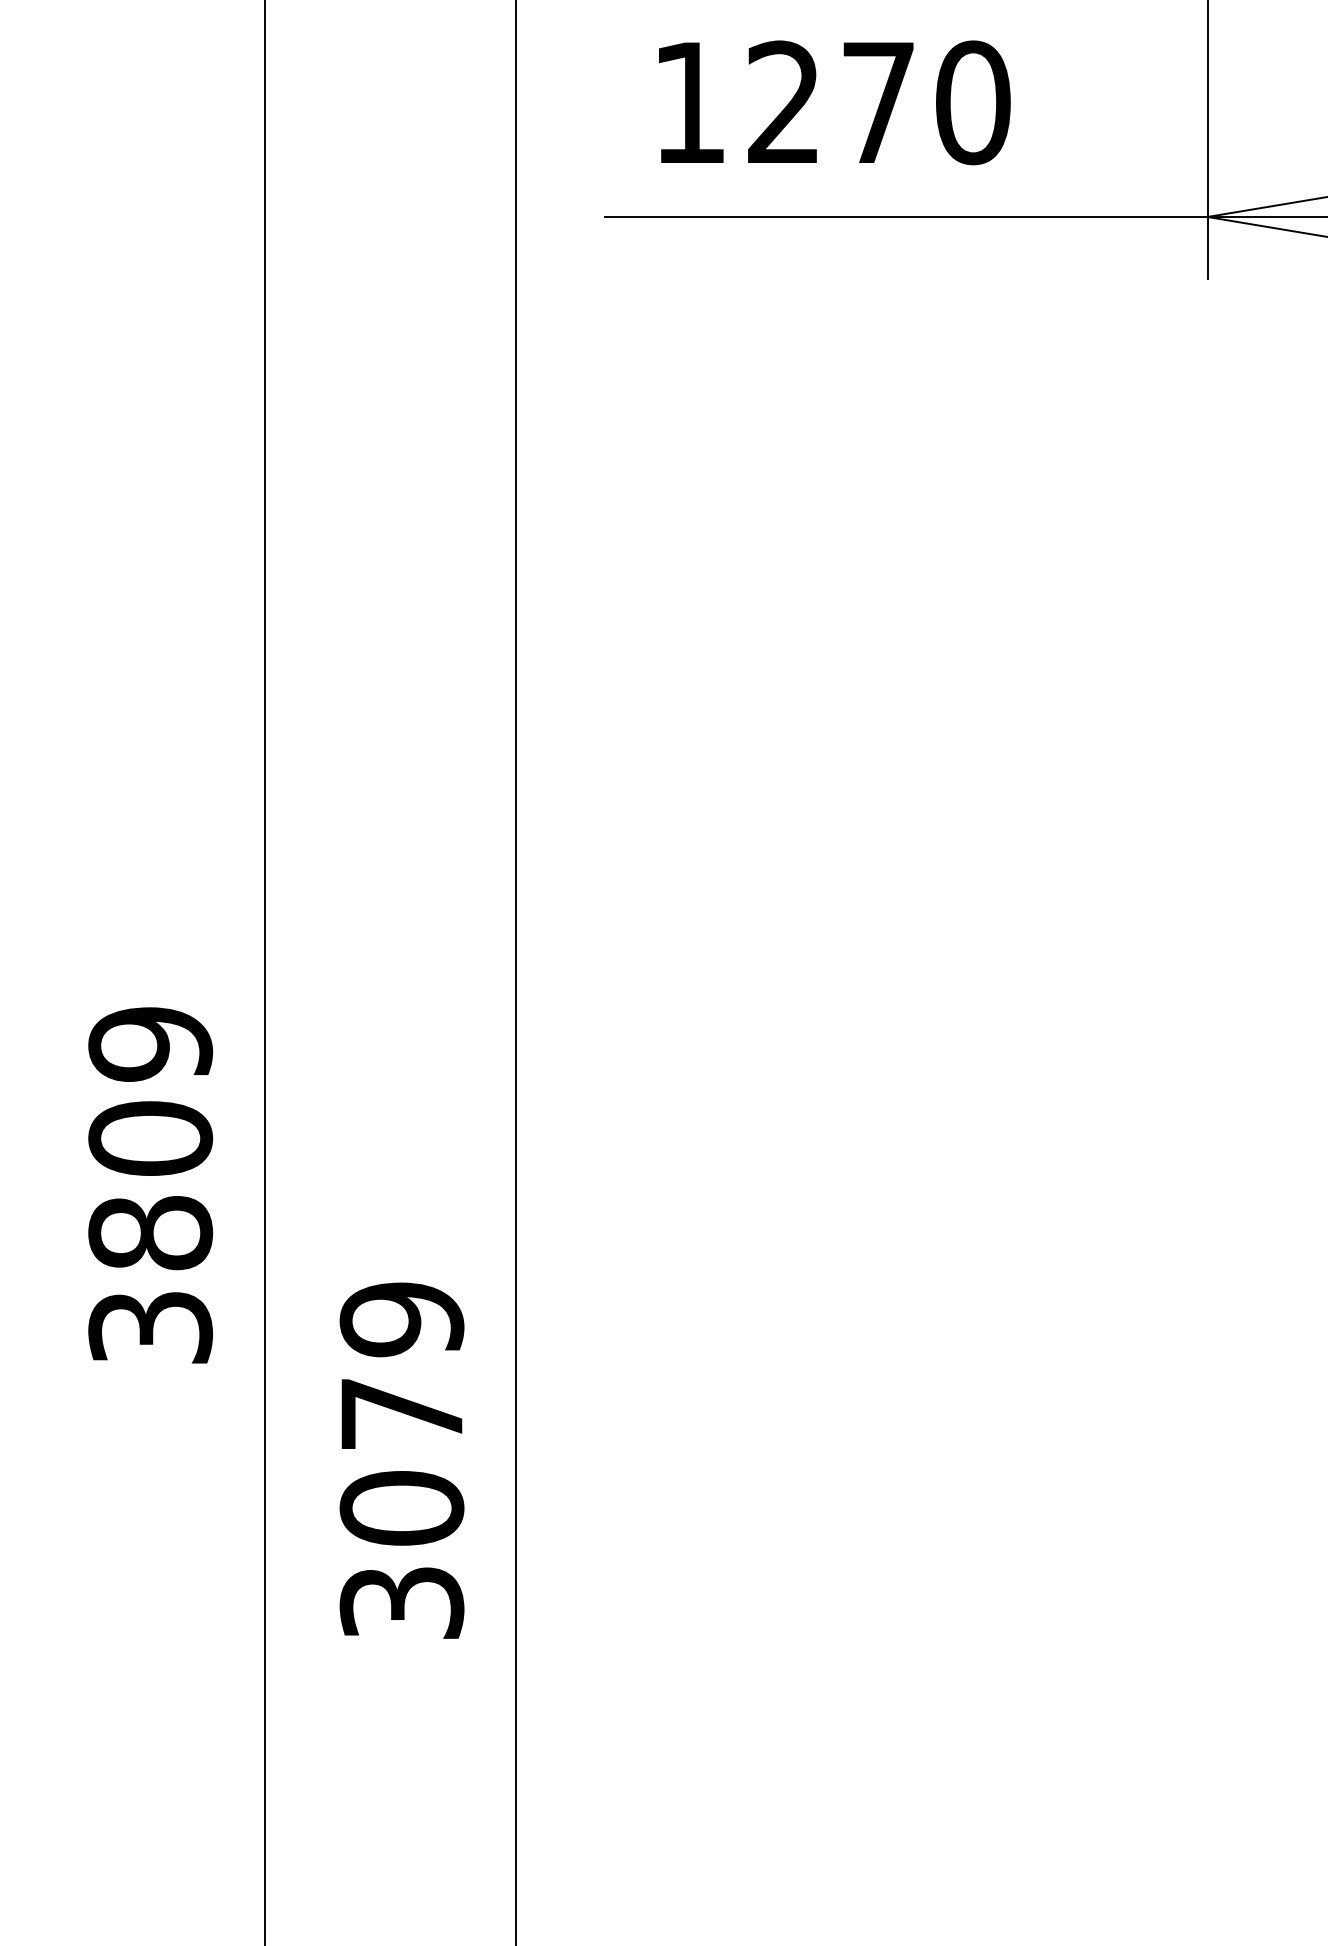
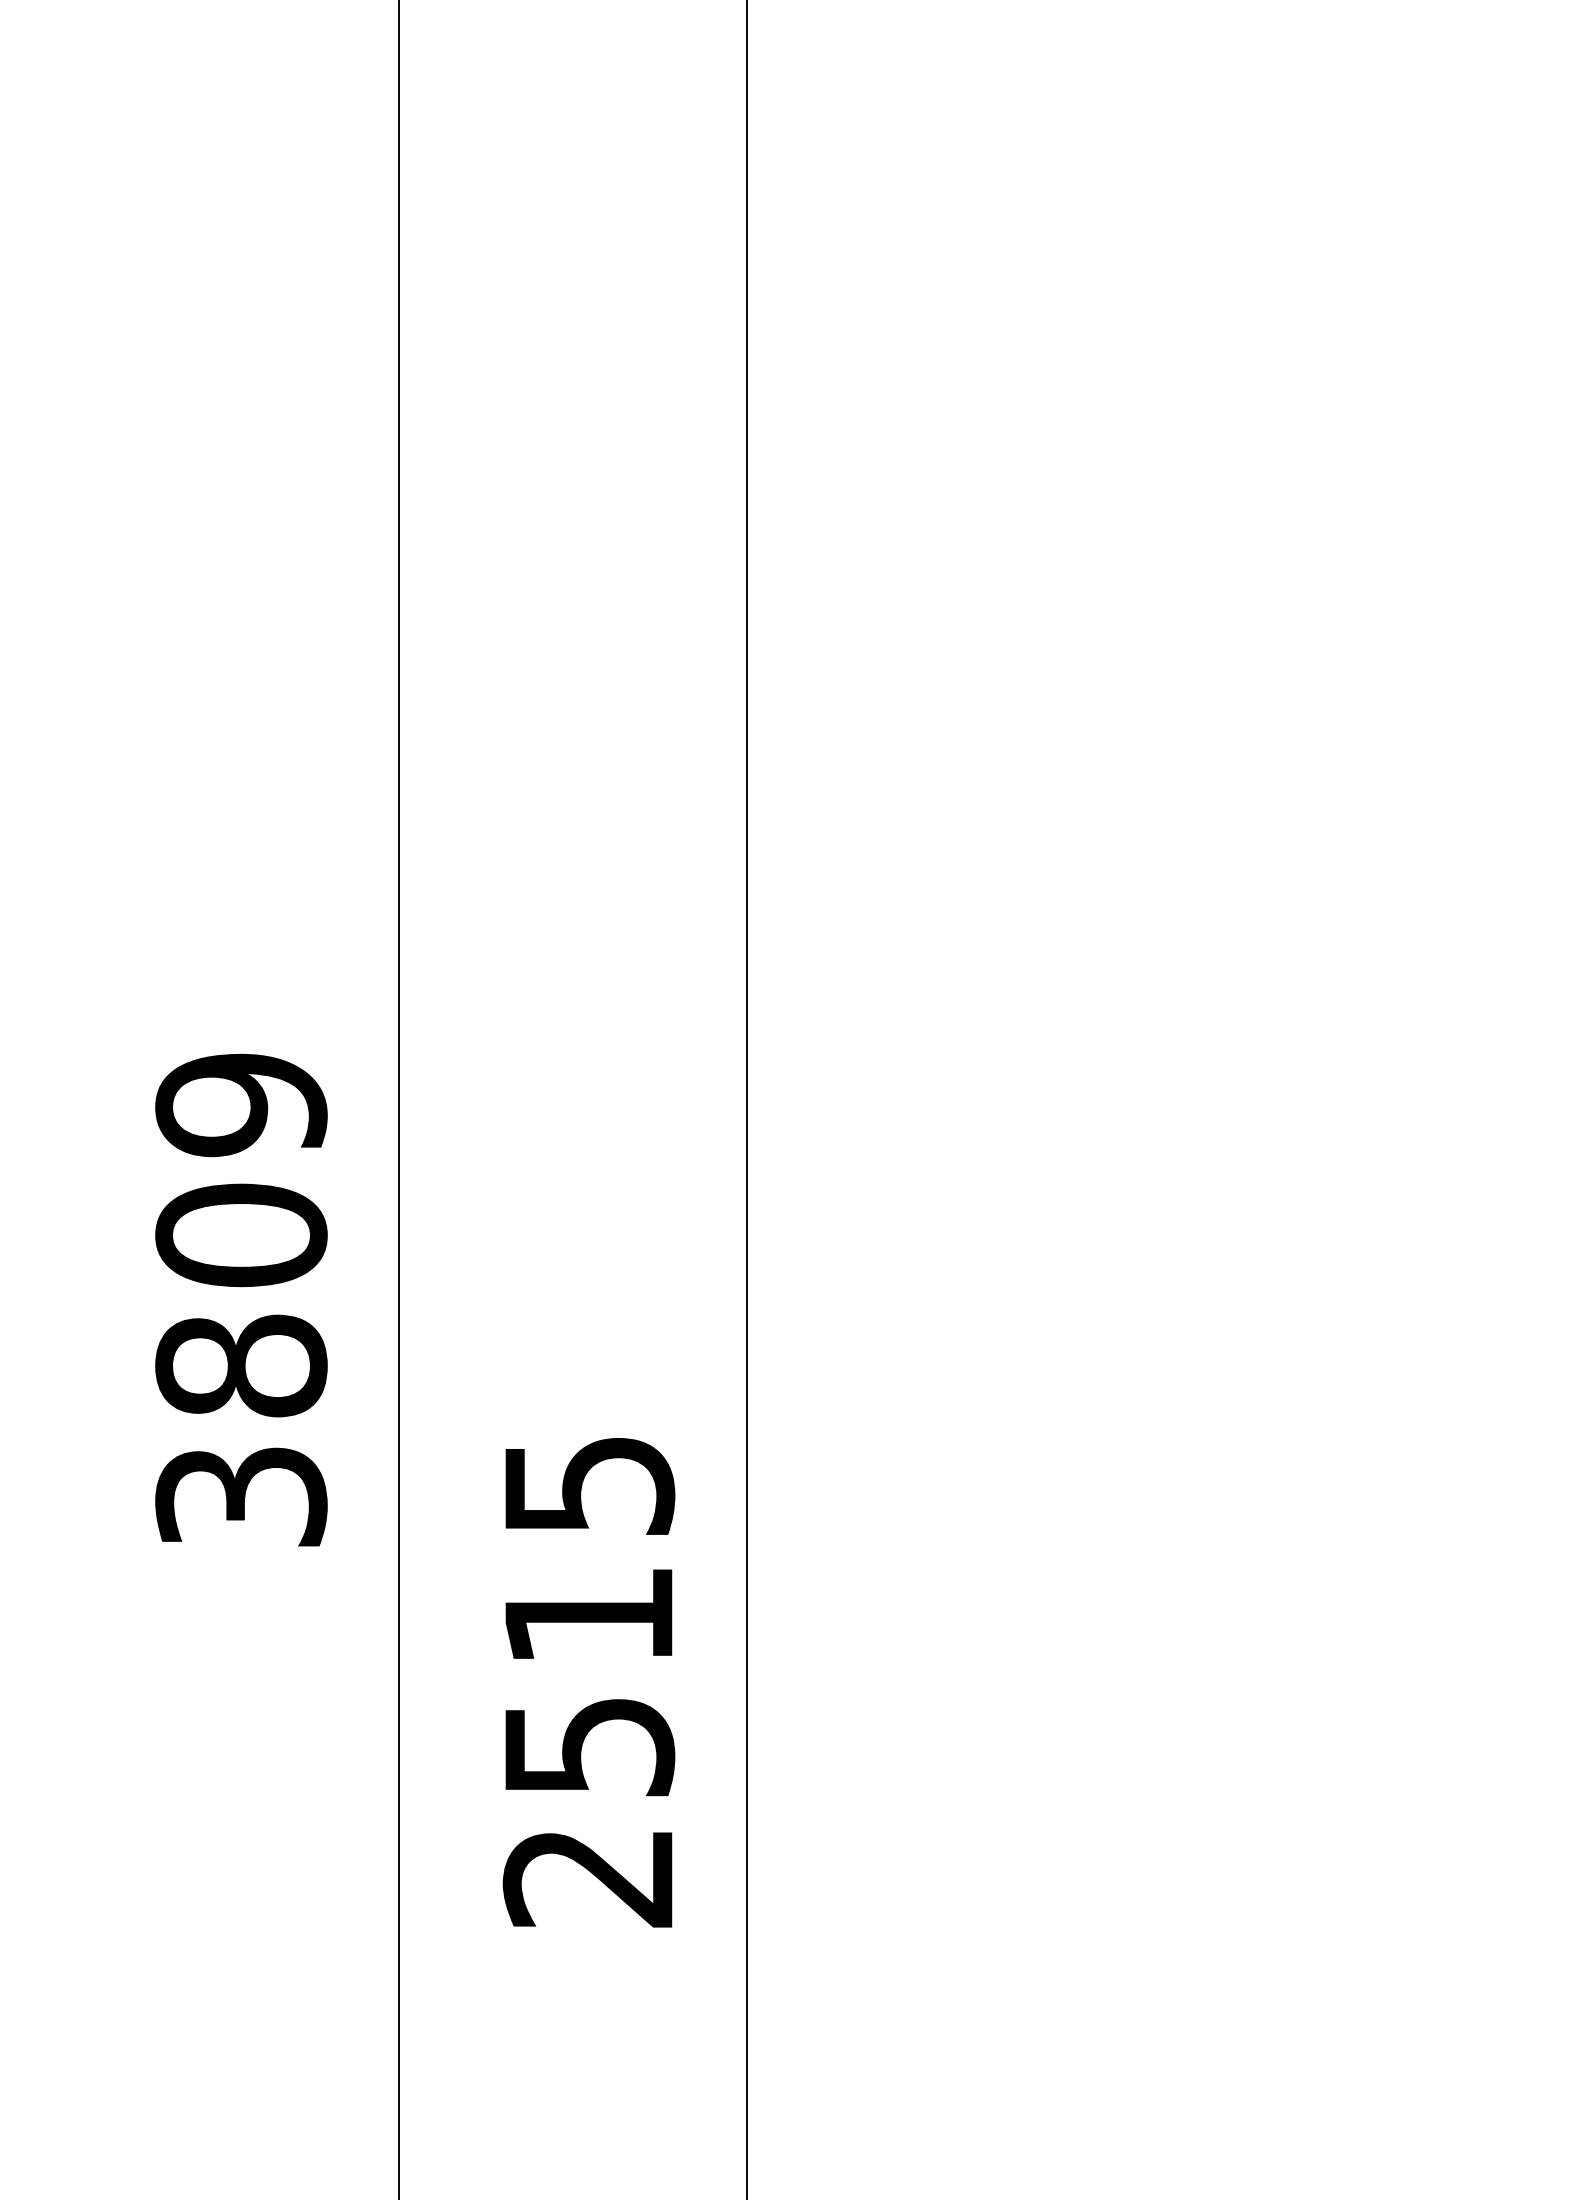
text: (401, 1460) -> (588, 1680), 3079 -> 2515

